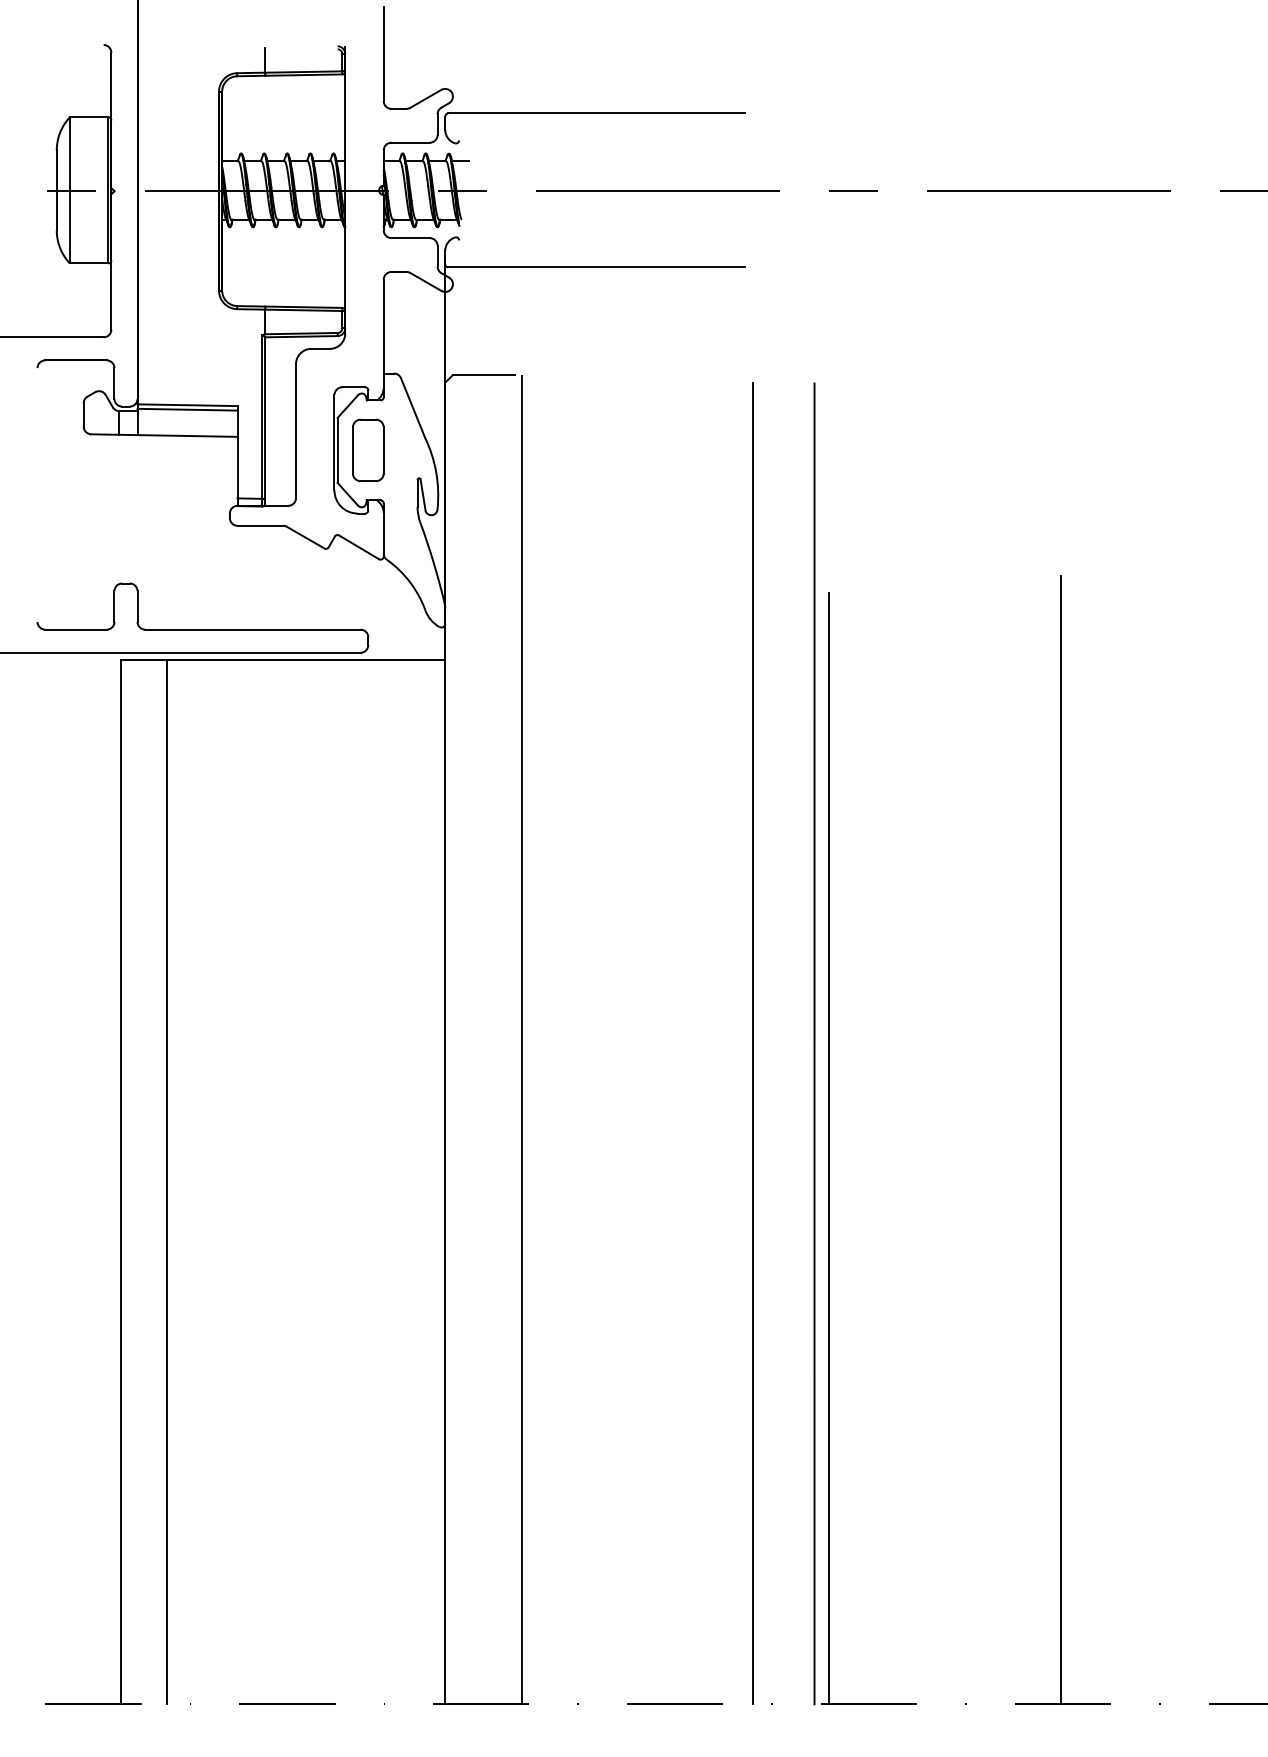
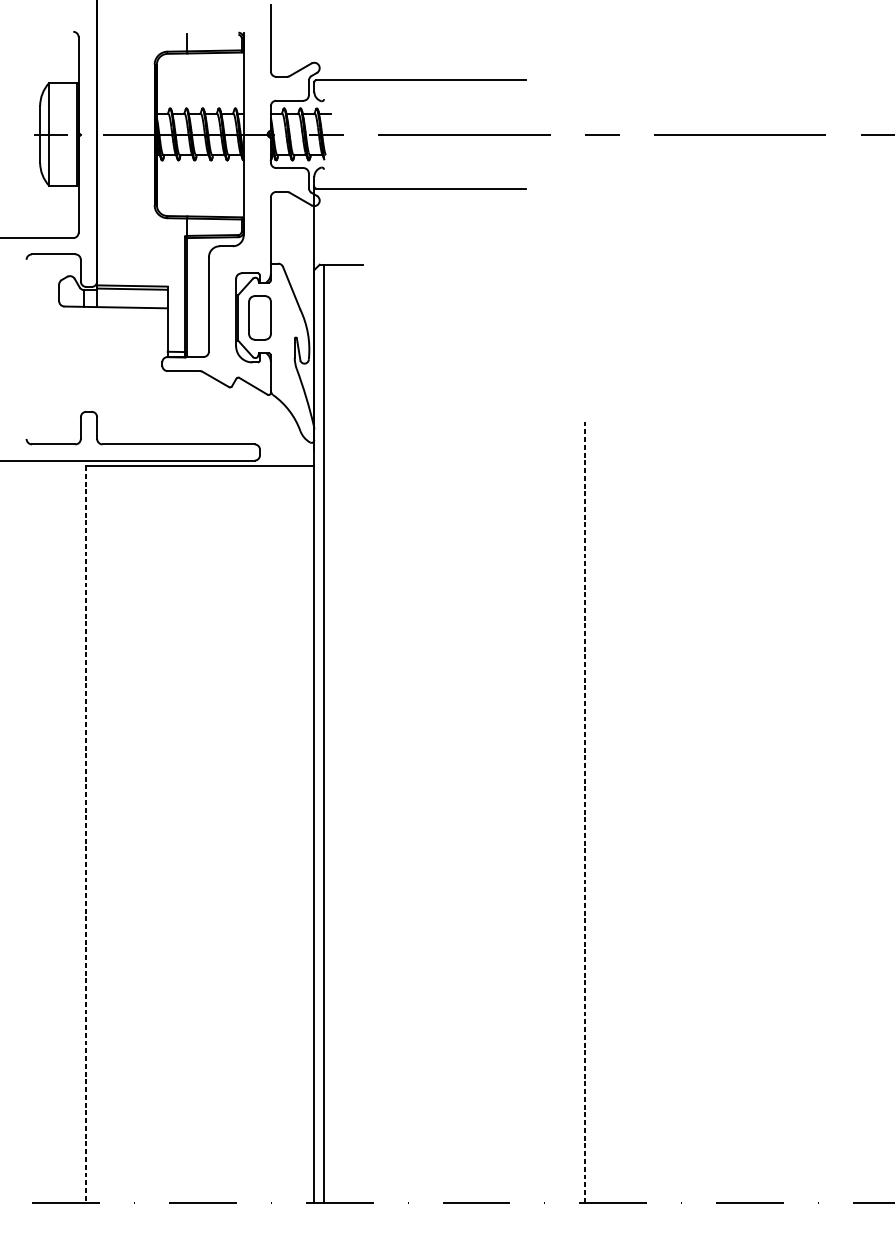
line: (522, 1039) -> (324, 733), moved
line: (752, 1043) -> (531, 736), removed
line: (814, 1043) -> (574, 736), removed
line: (1060, 1139) -> (748, 804), removed
line: (829, 1148) -> (585, 810), solid -> dashed
line: (121, 1182) -> (85, 834), solid -> dashed
line: (167, 1182) -> (118, 834), removed

